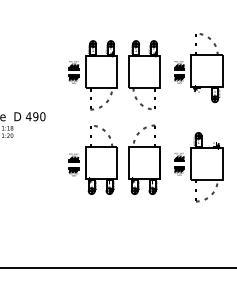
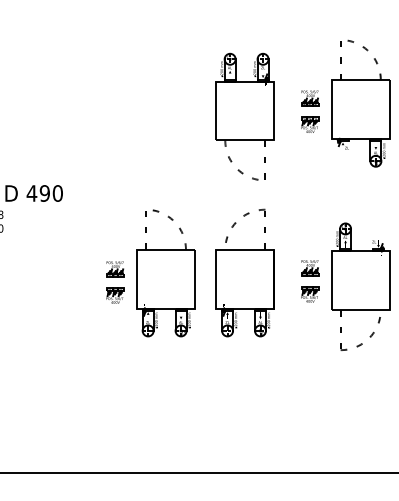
part: (92, 75) -> (149, 117), removed

